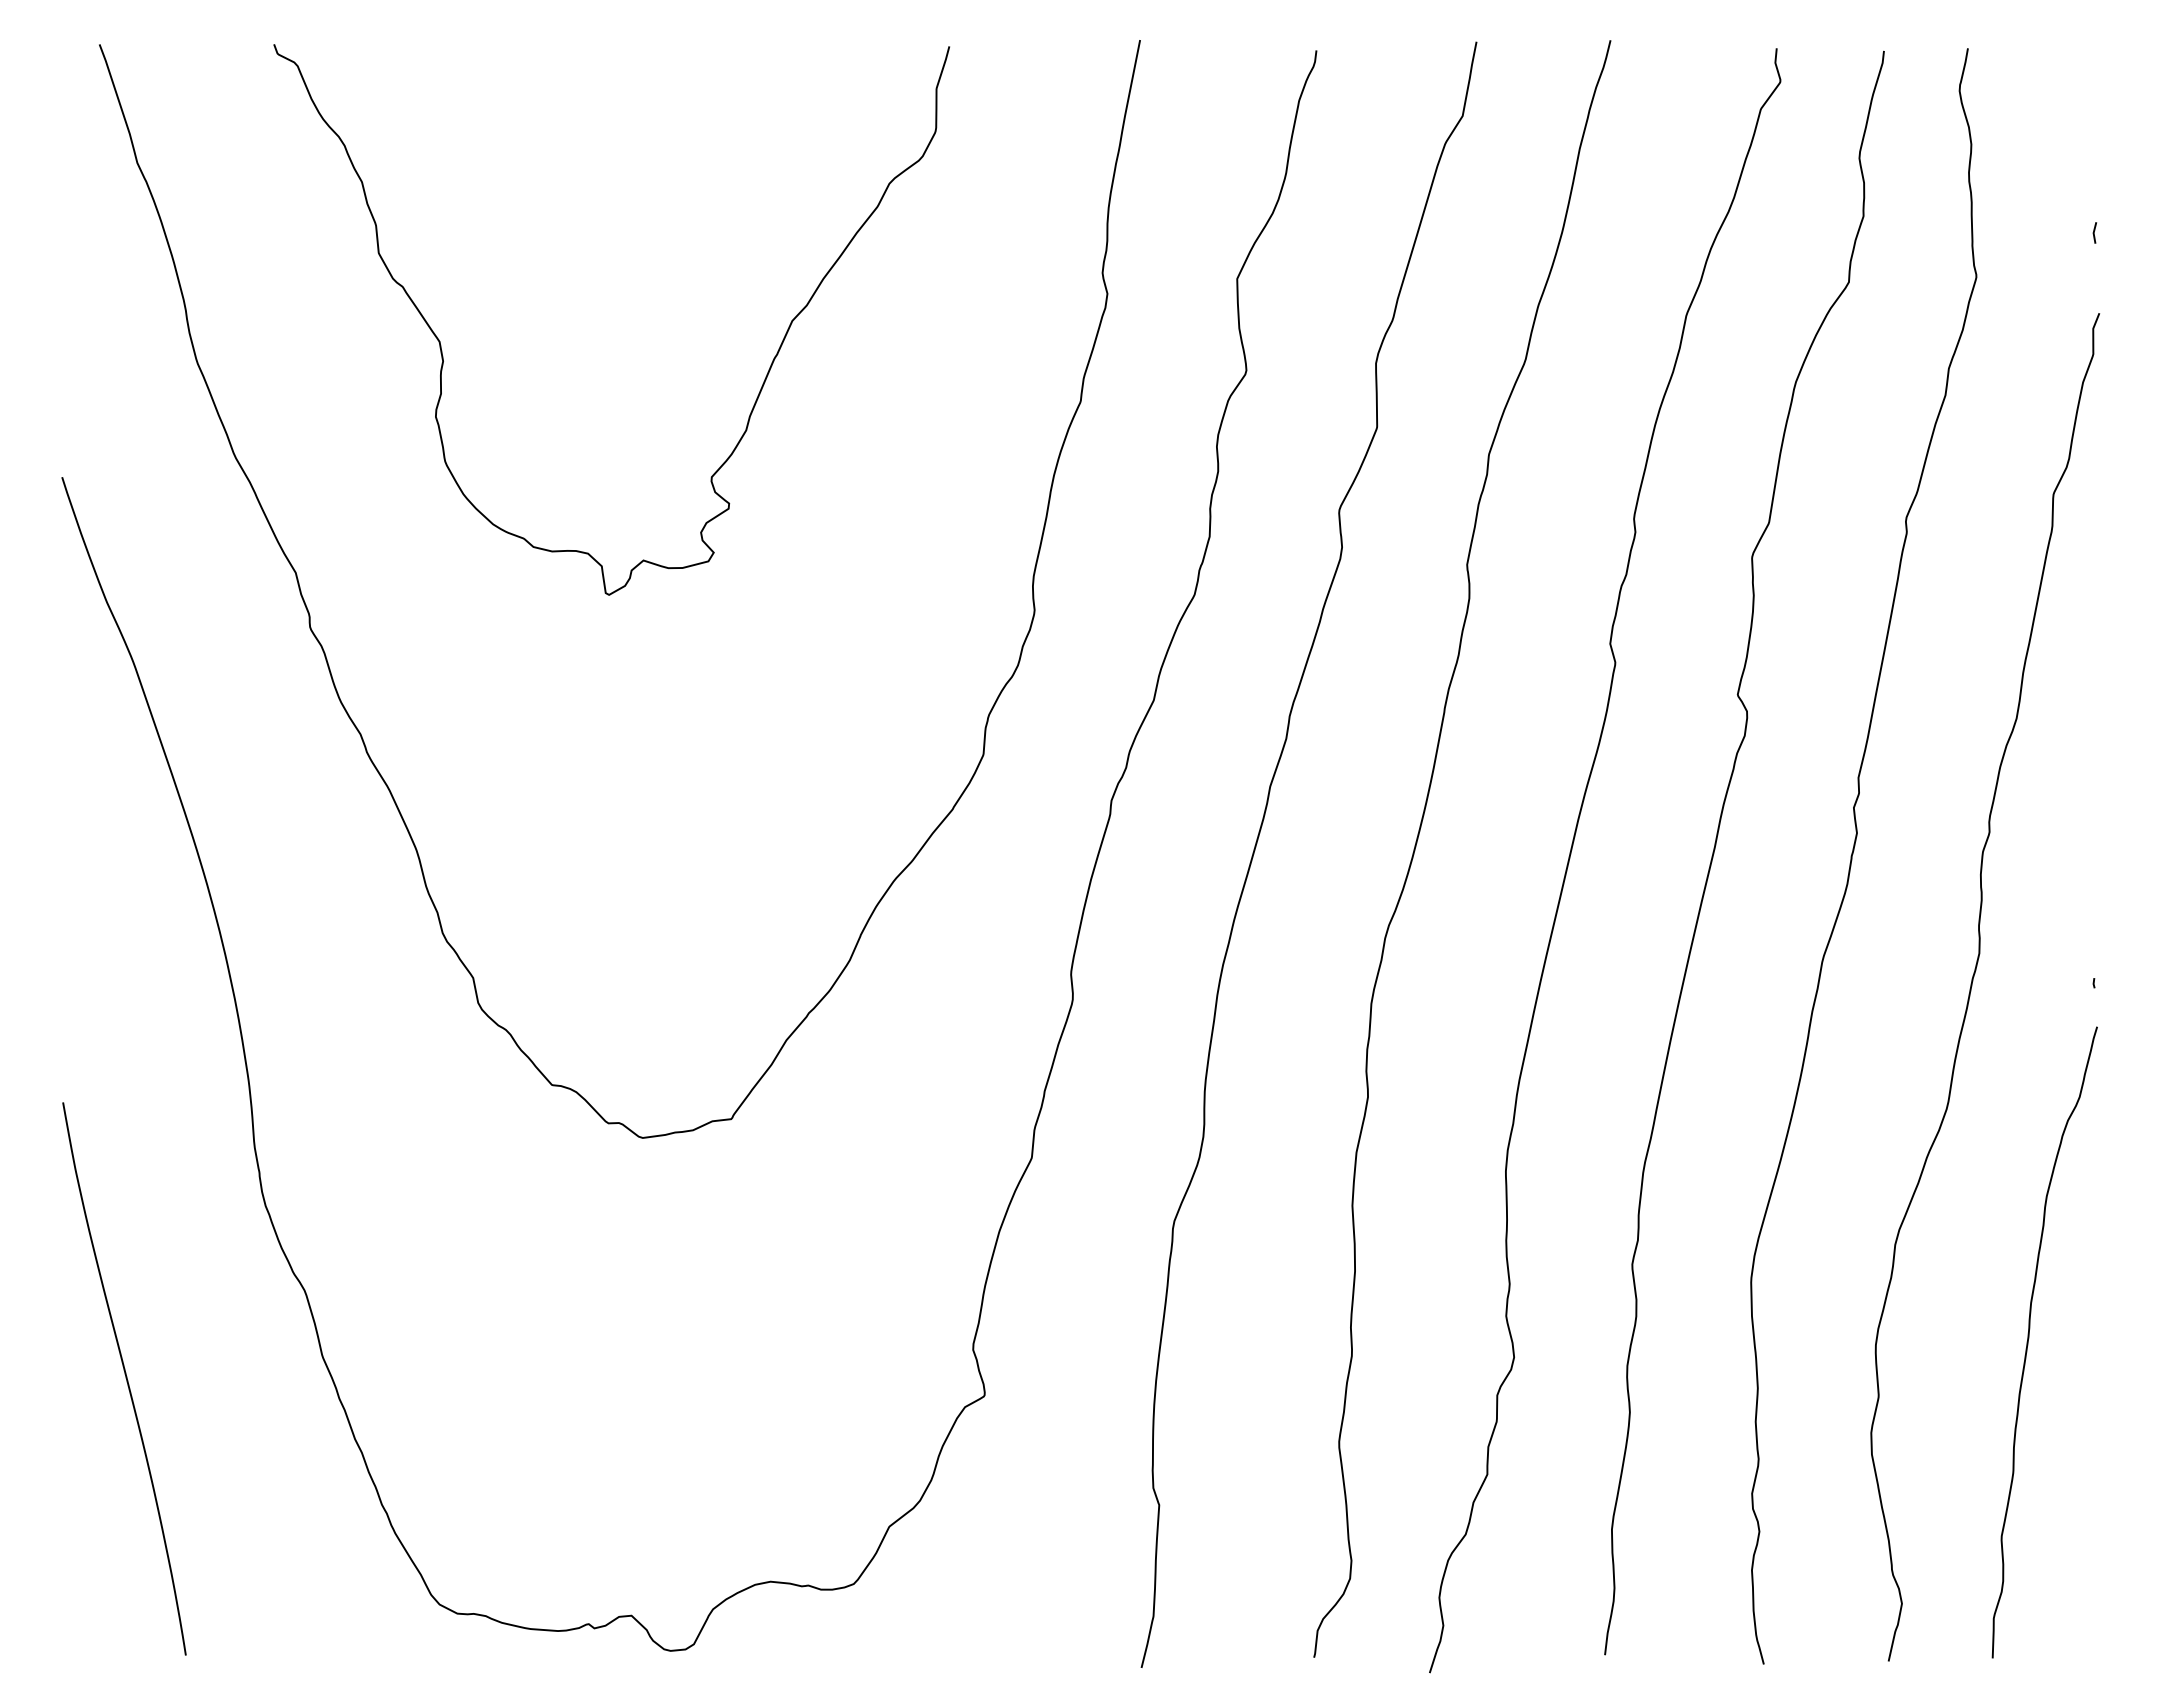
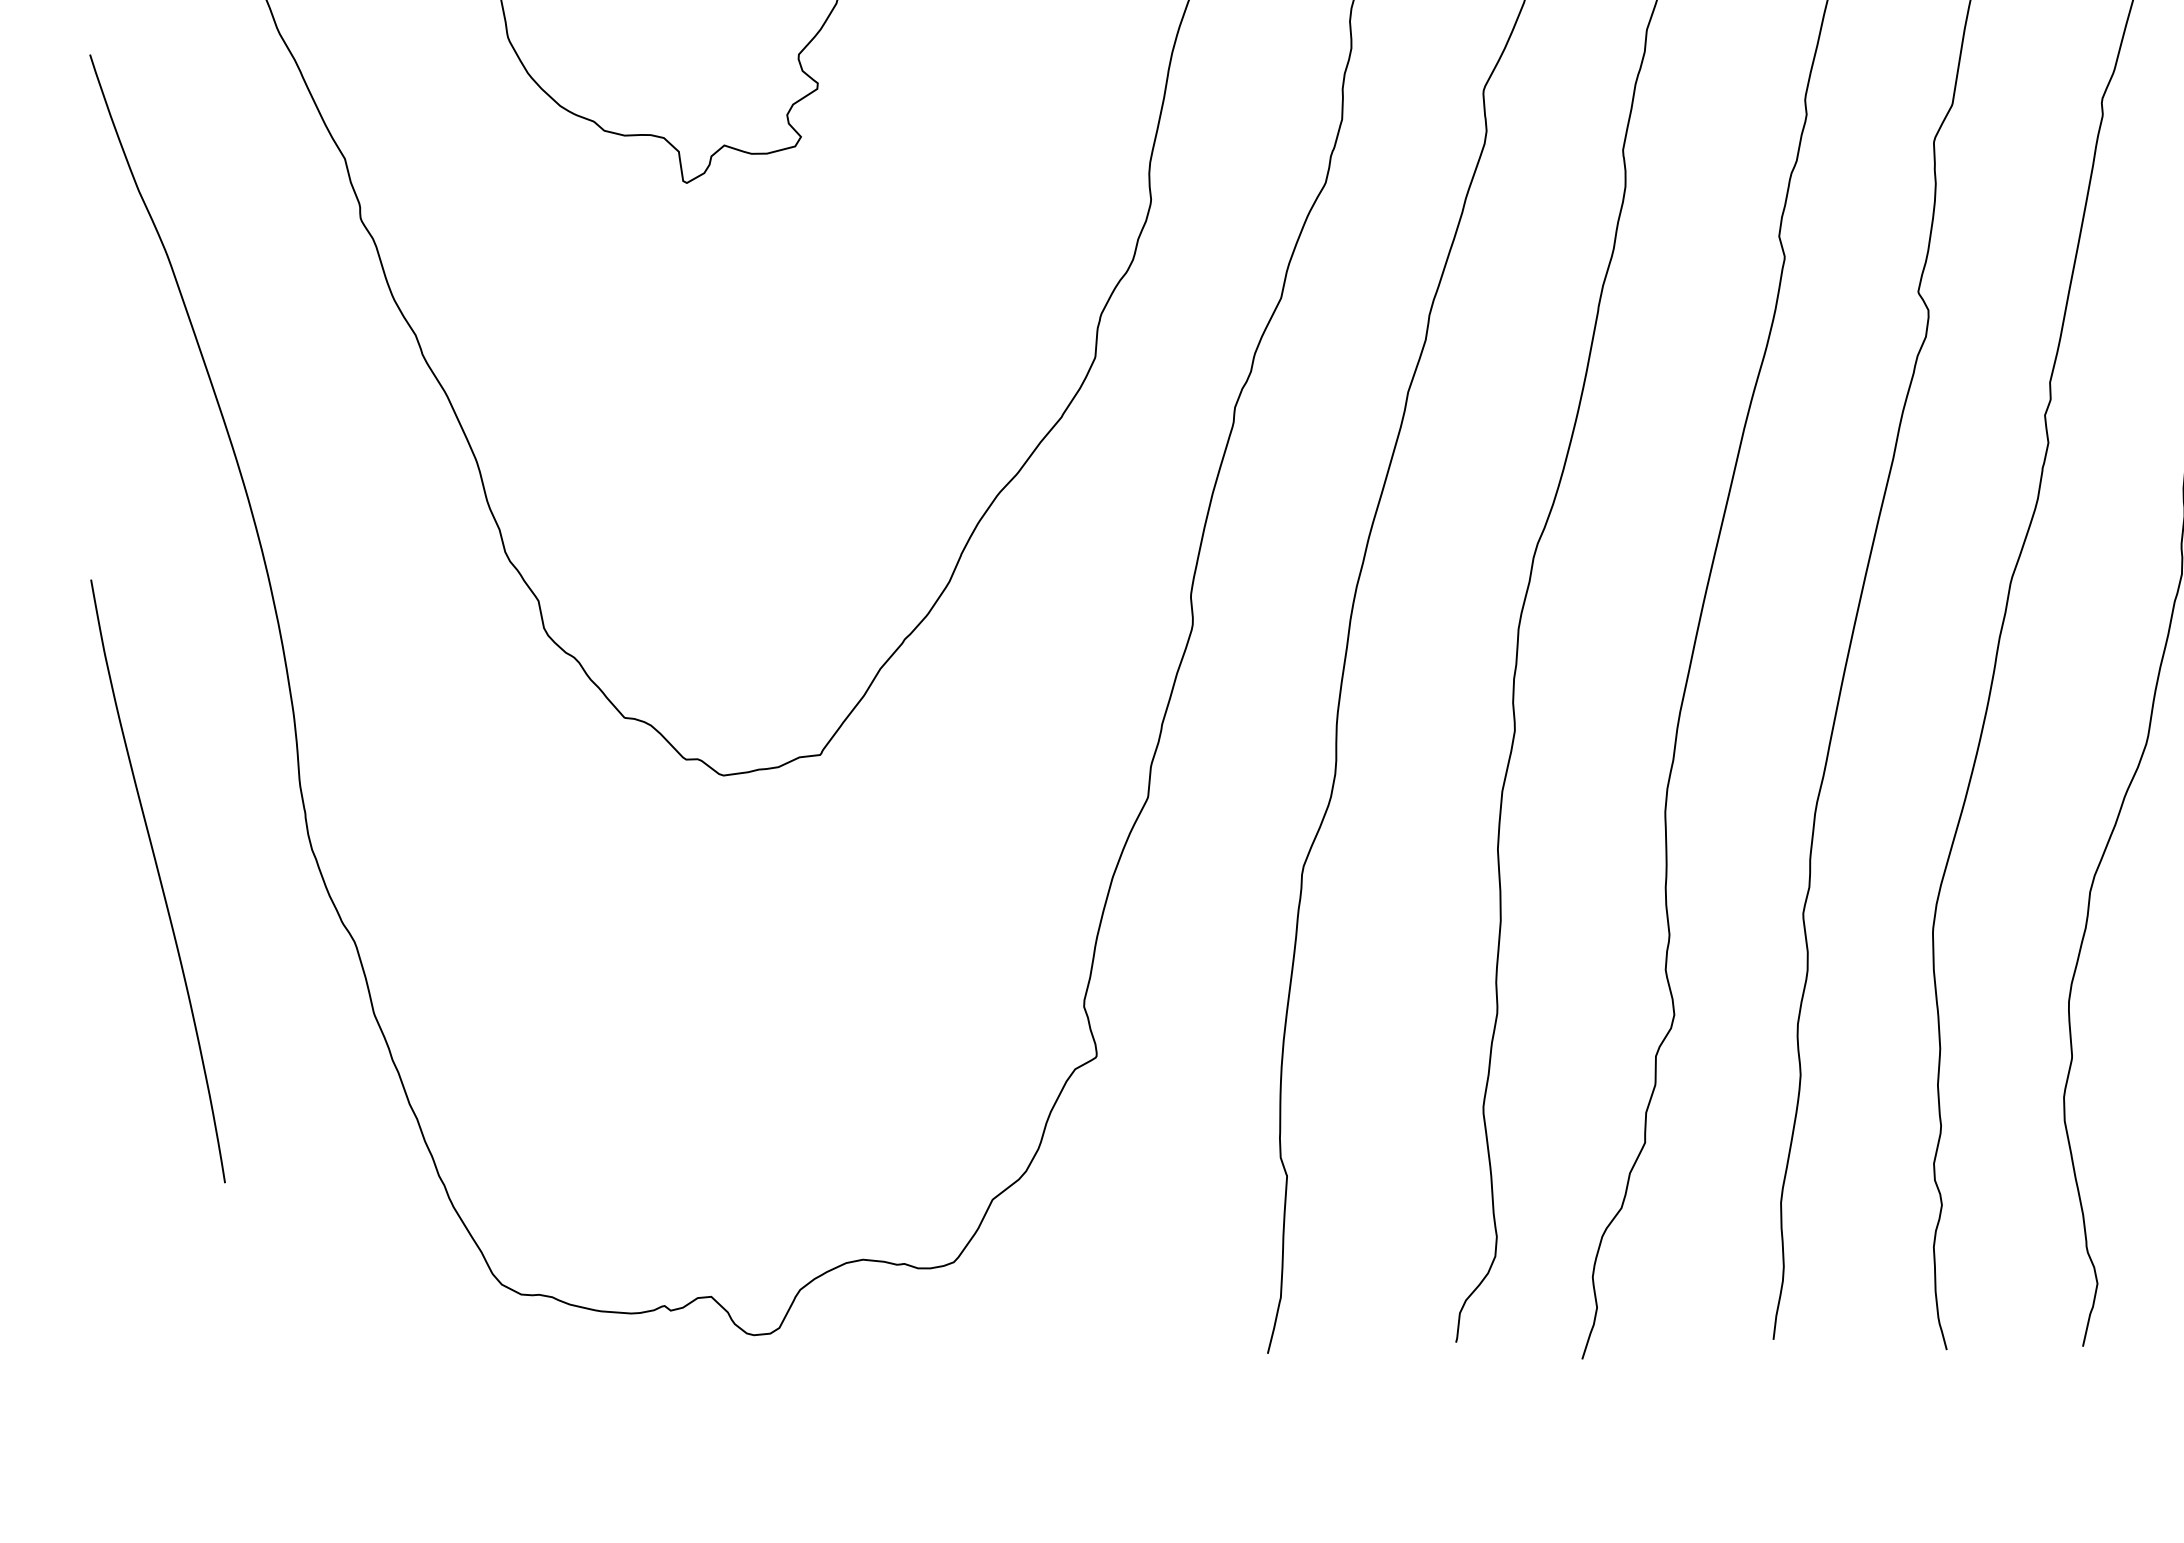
curve: (125, 1378) -> (159, 880), moved

